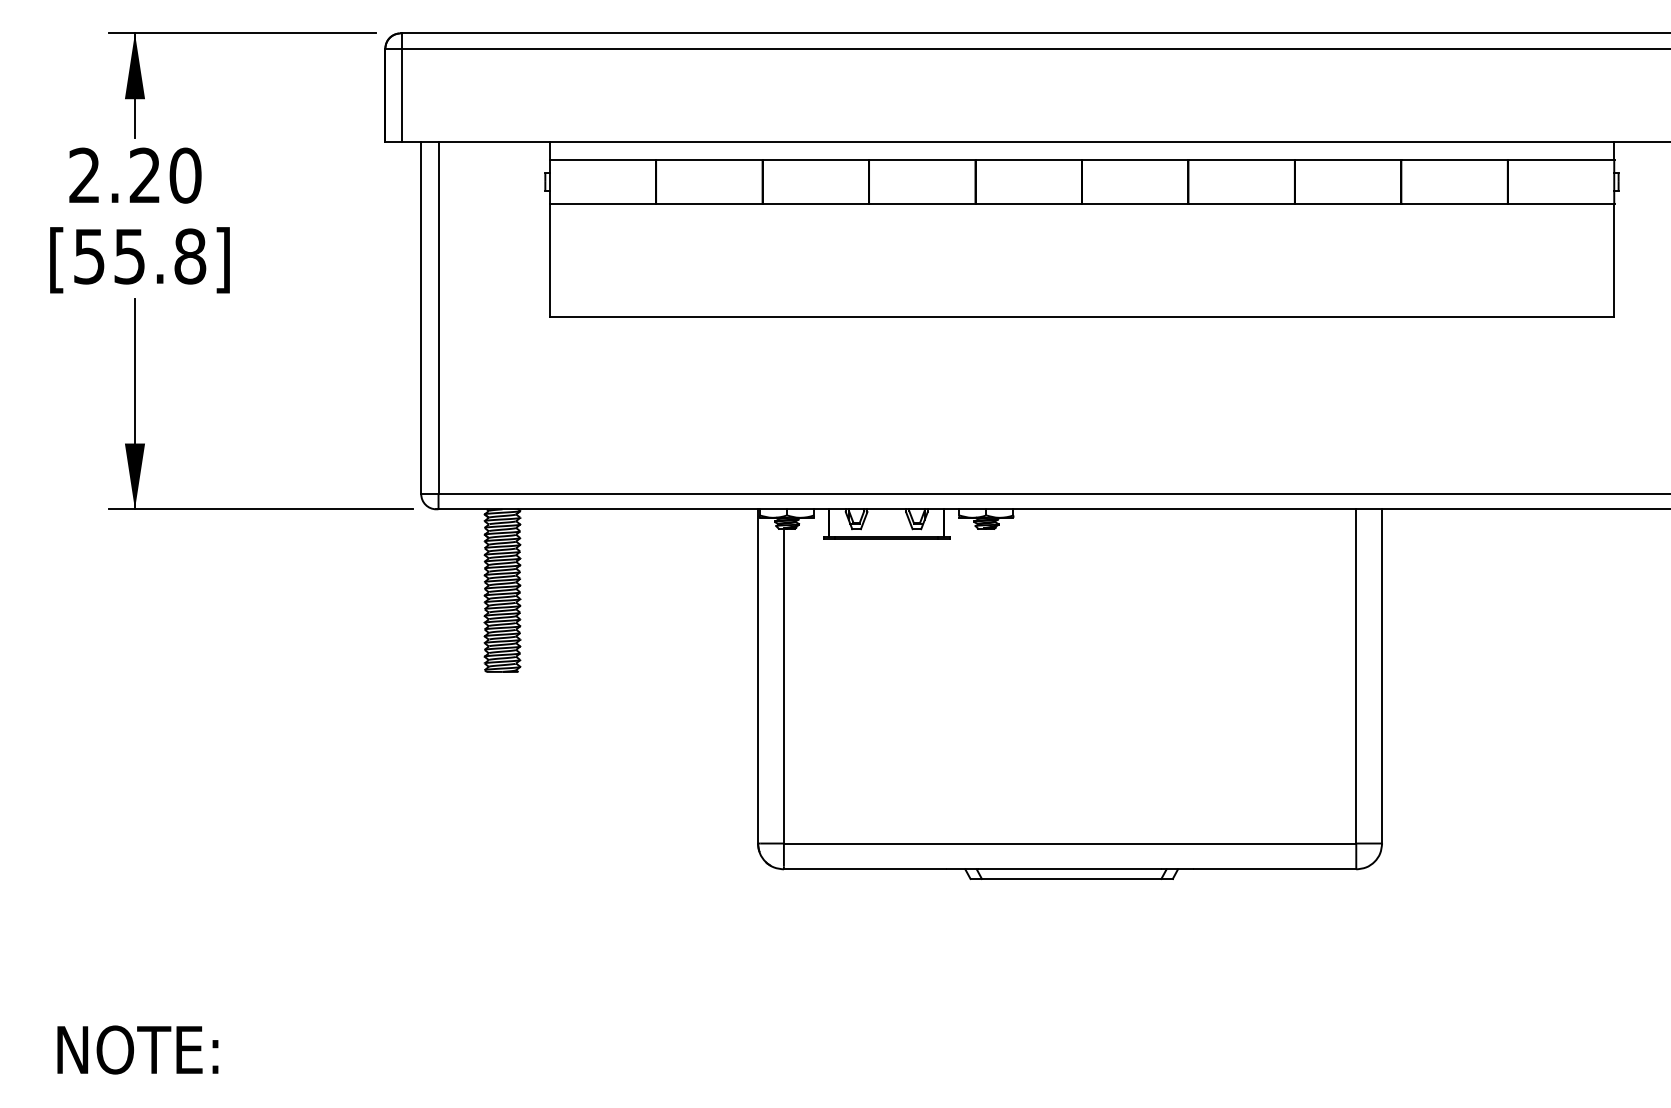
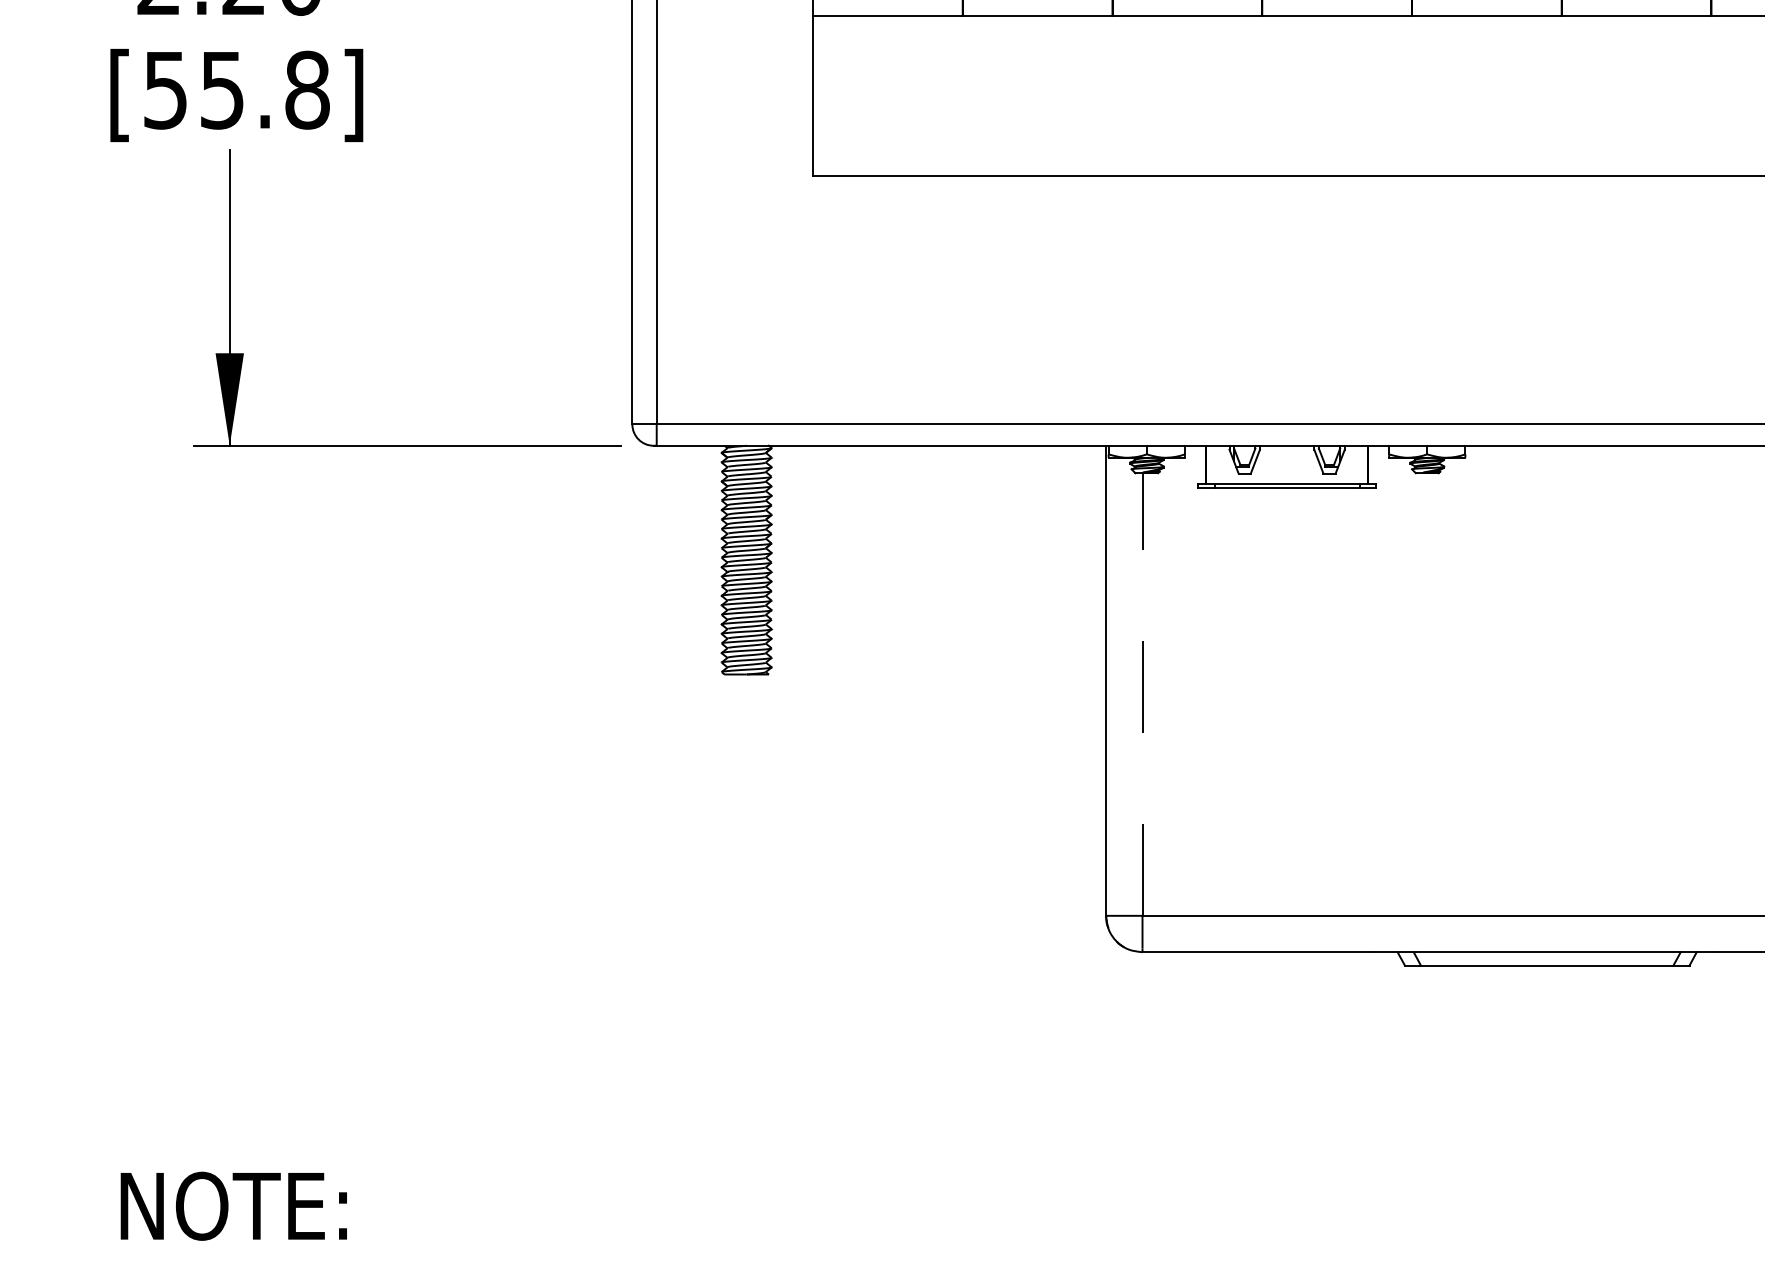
line: (783, 685) -> (1141, 693), solid -> dashed

